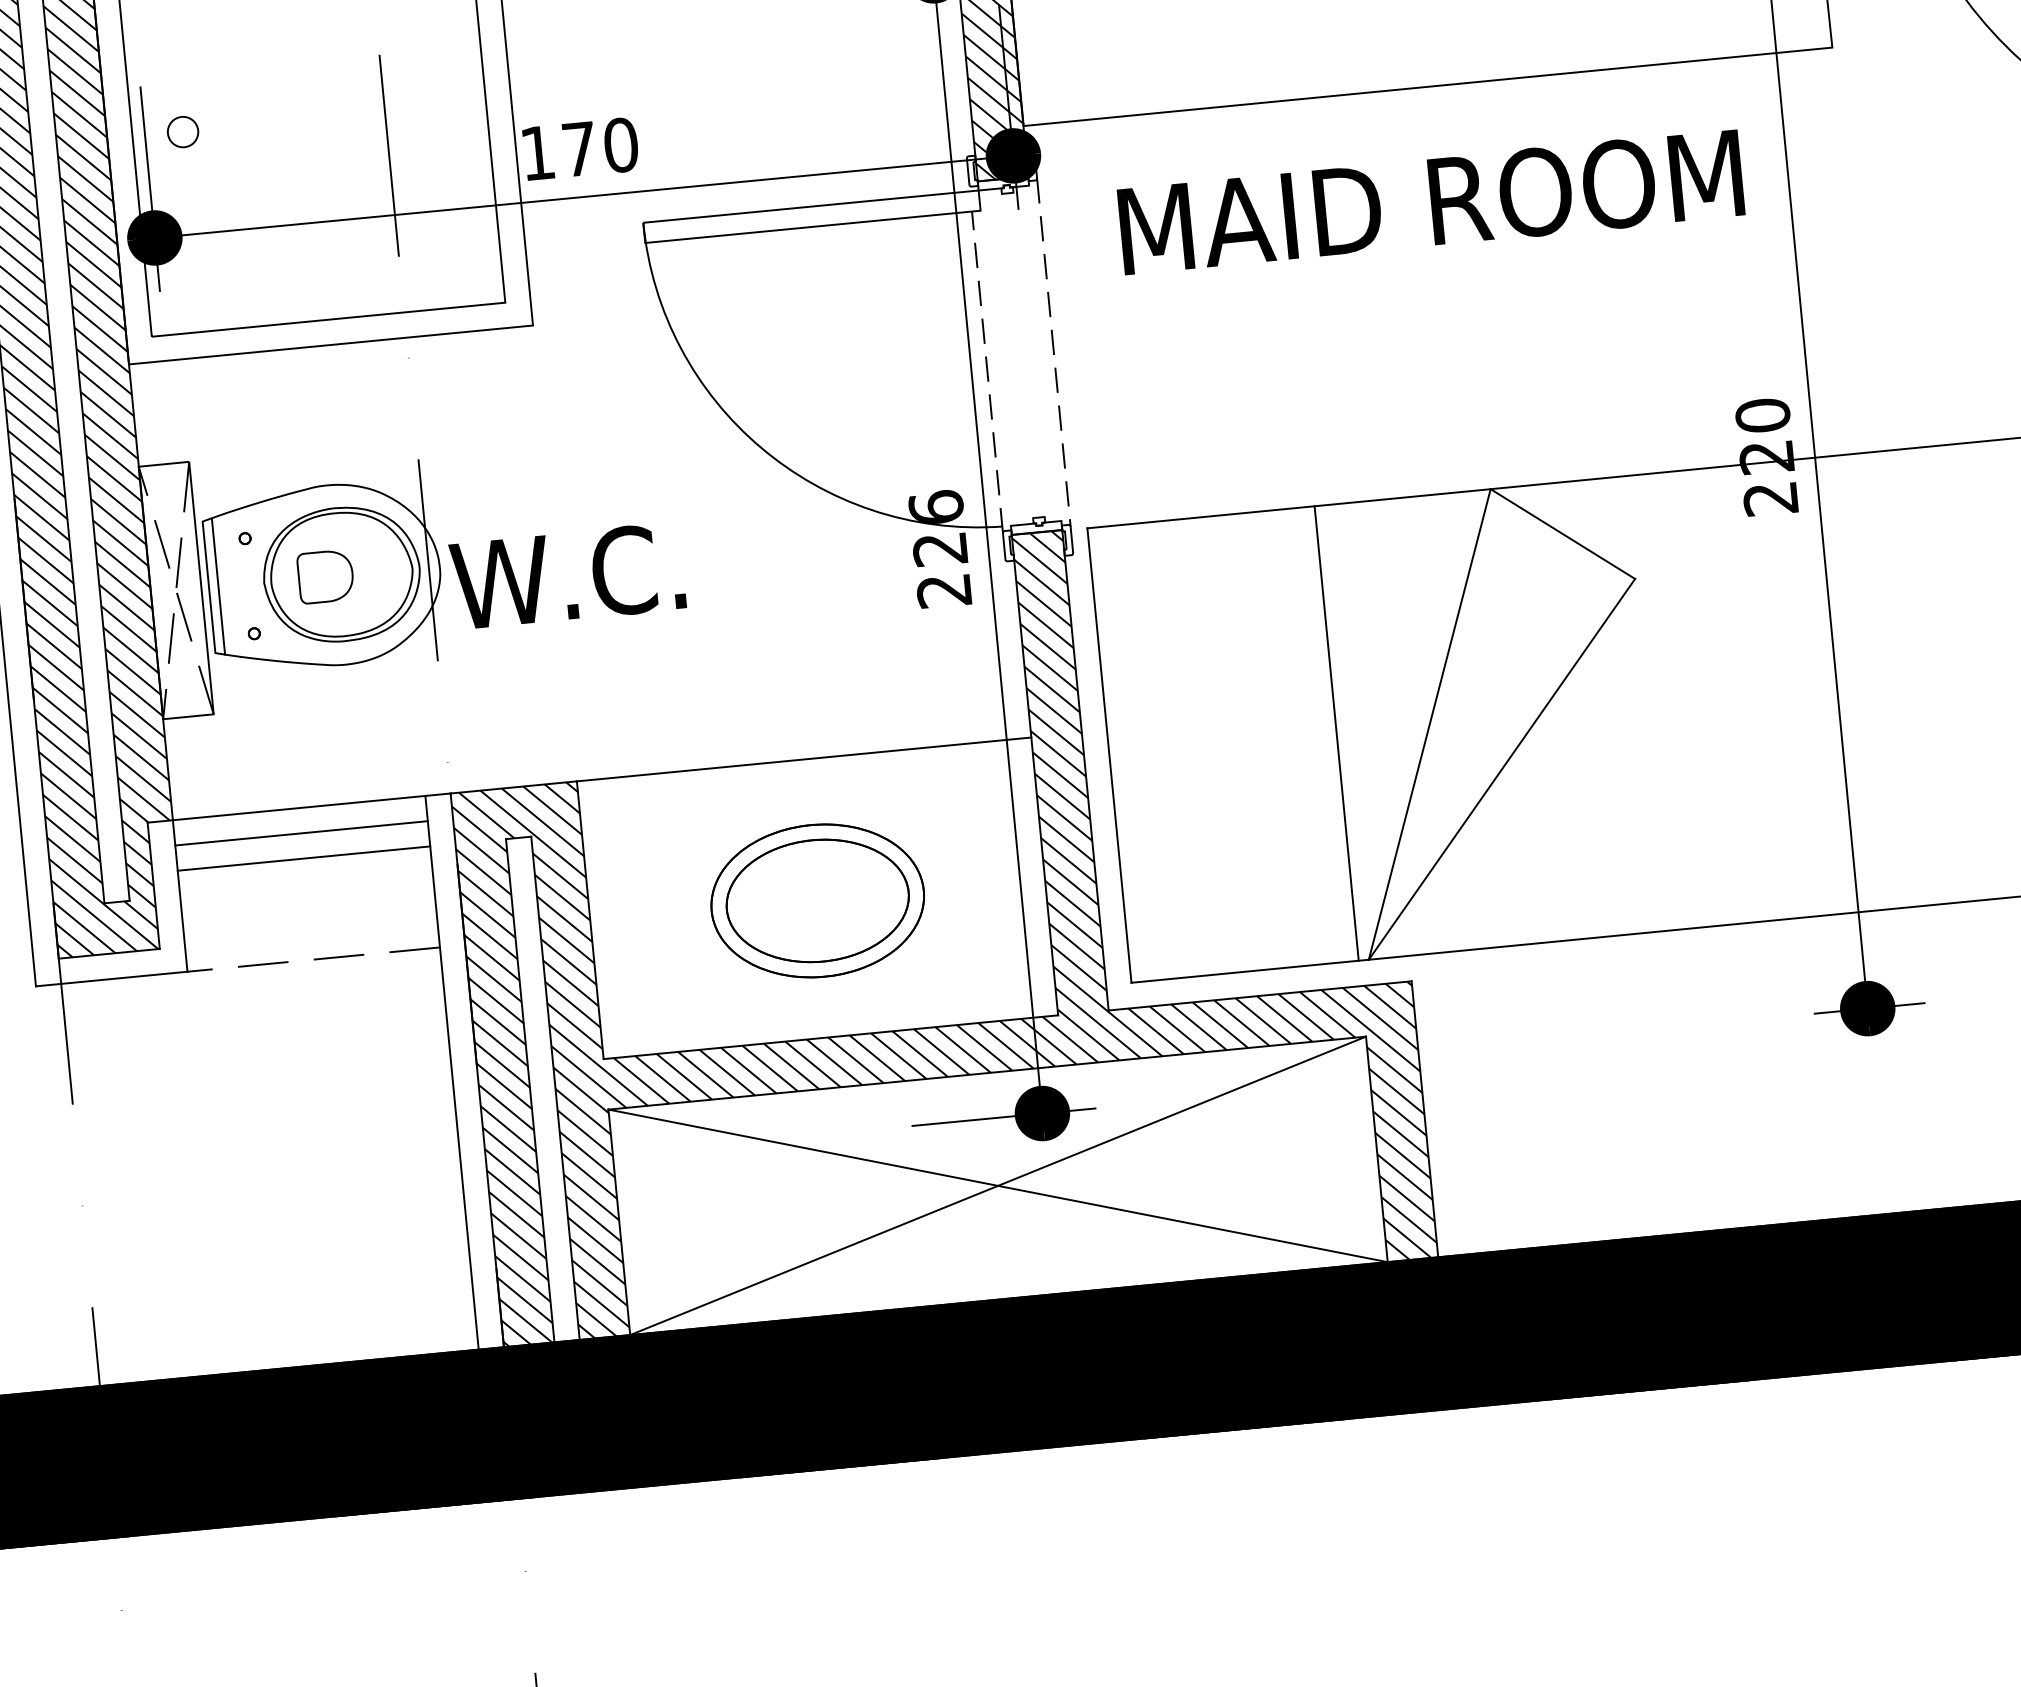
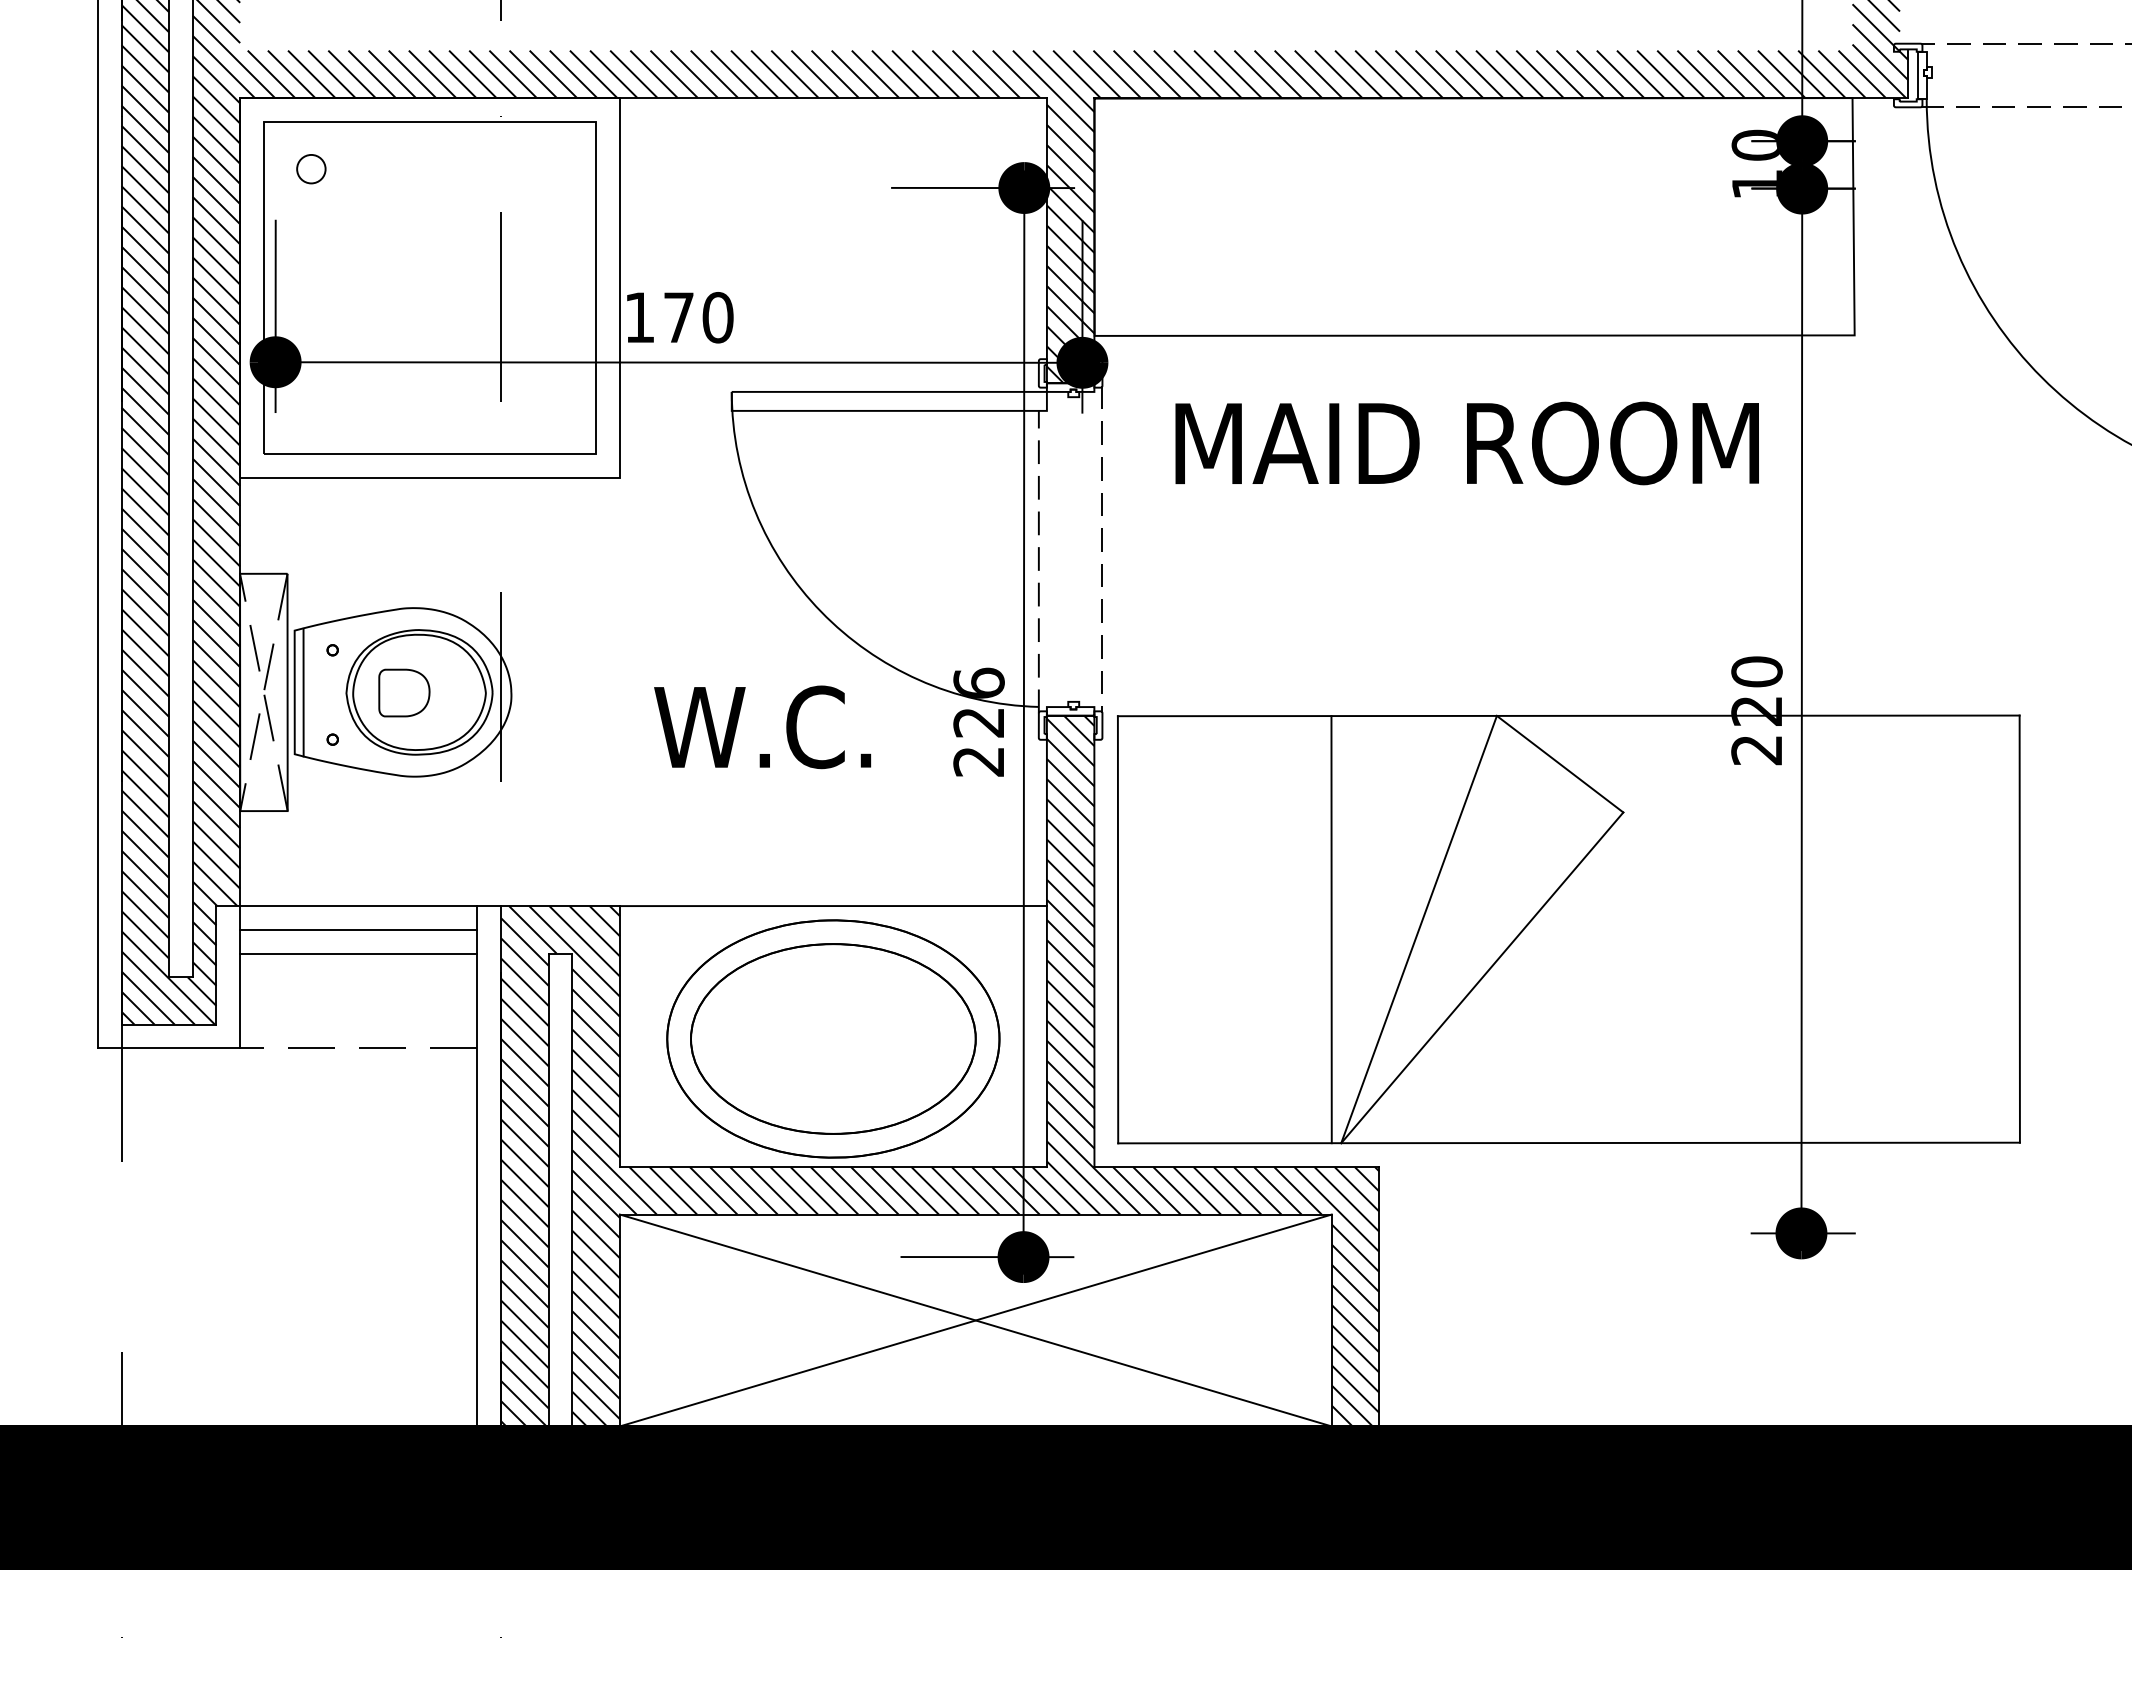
circle: (183, 132) -> (311, 169), moved
text: (567, 576) -> (762, 727), moved
part: (817, 900) -> (833, 1038), size x1.67

